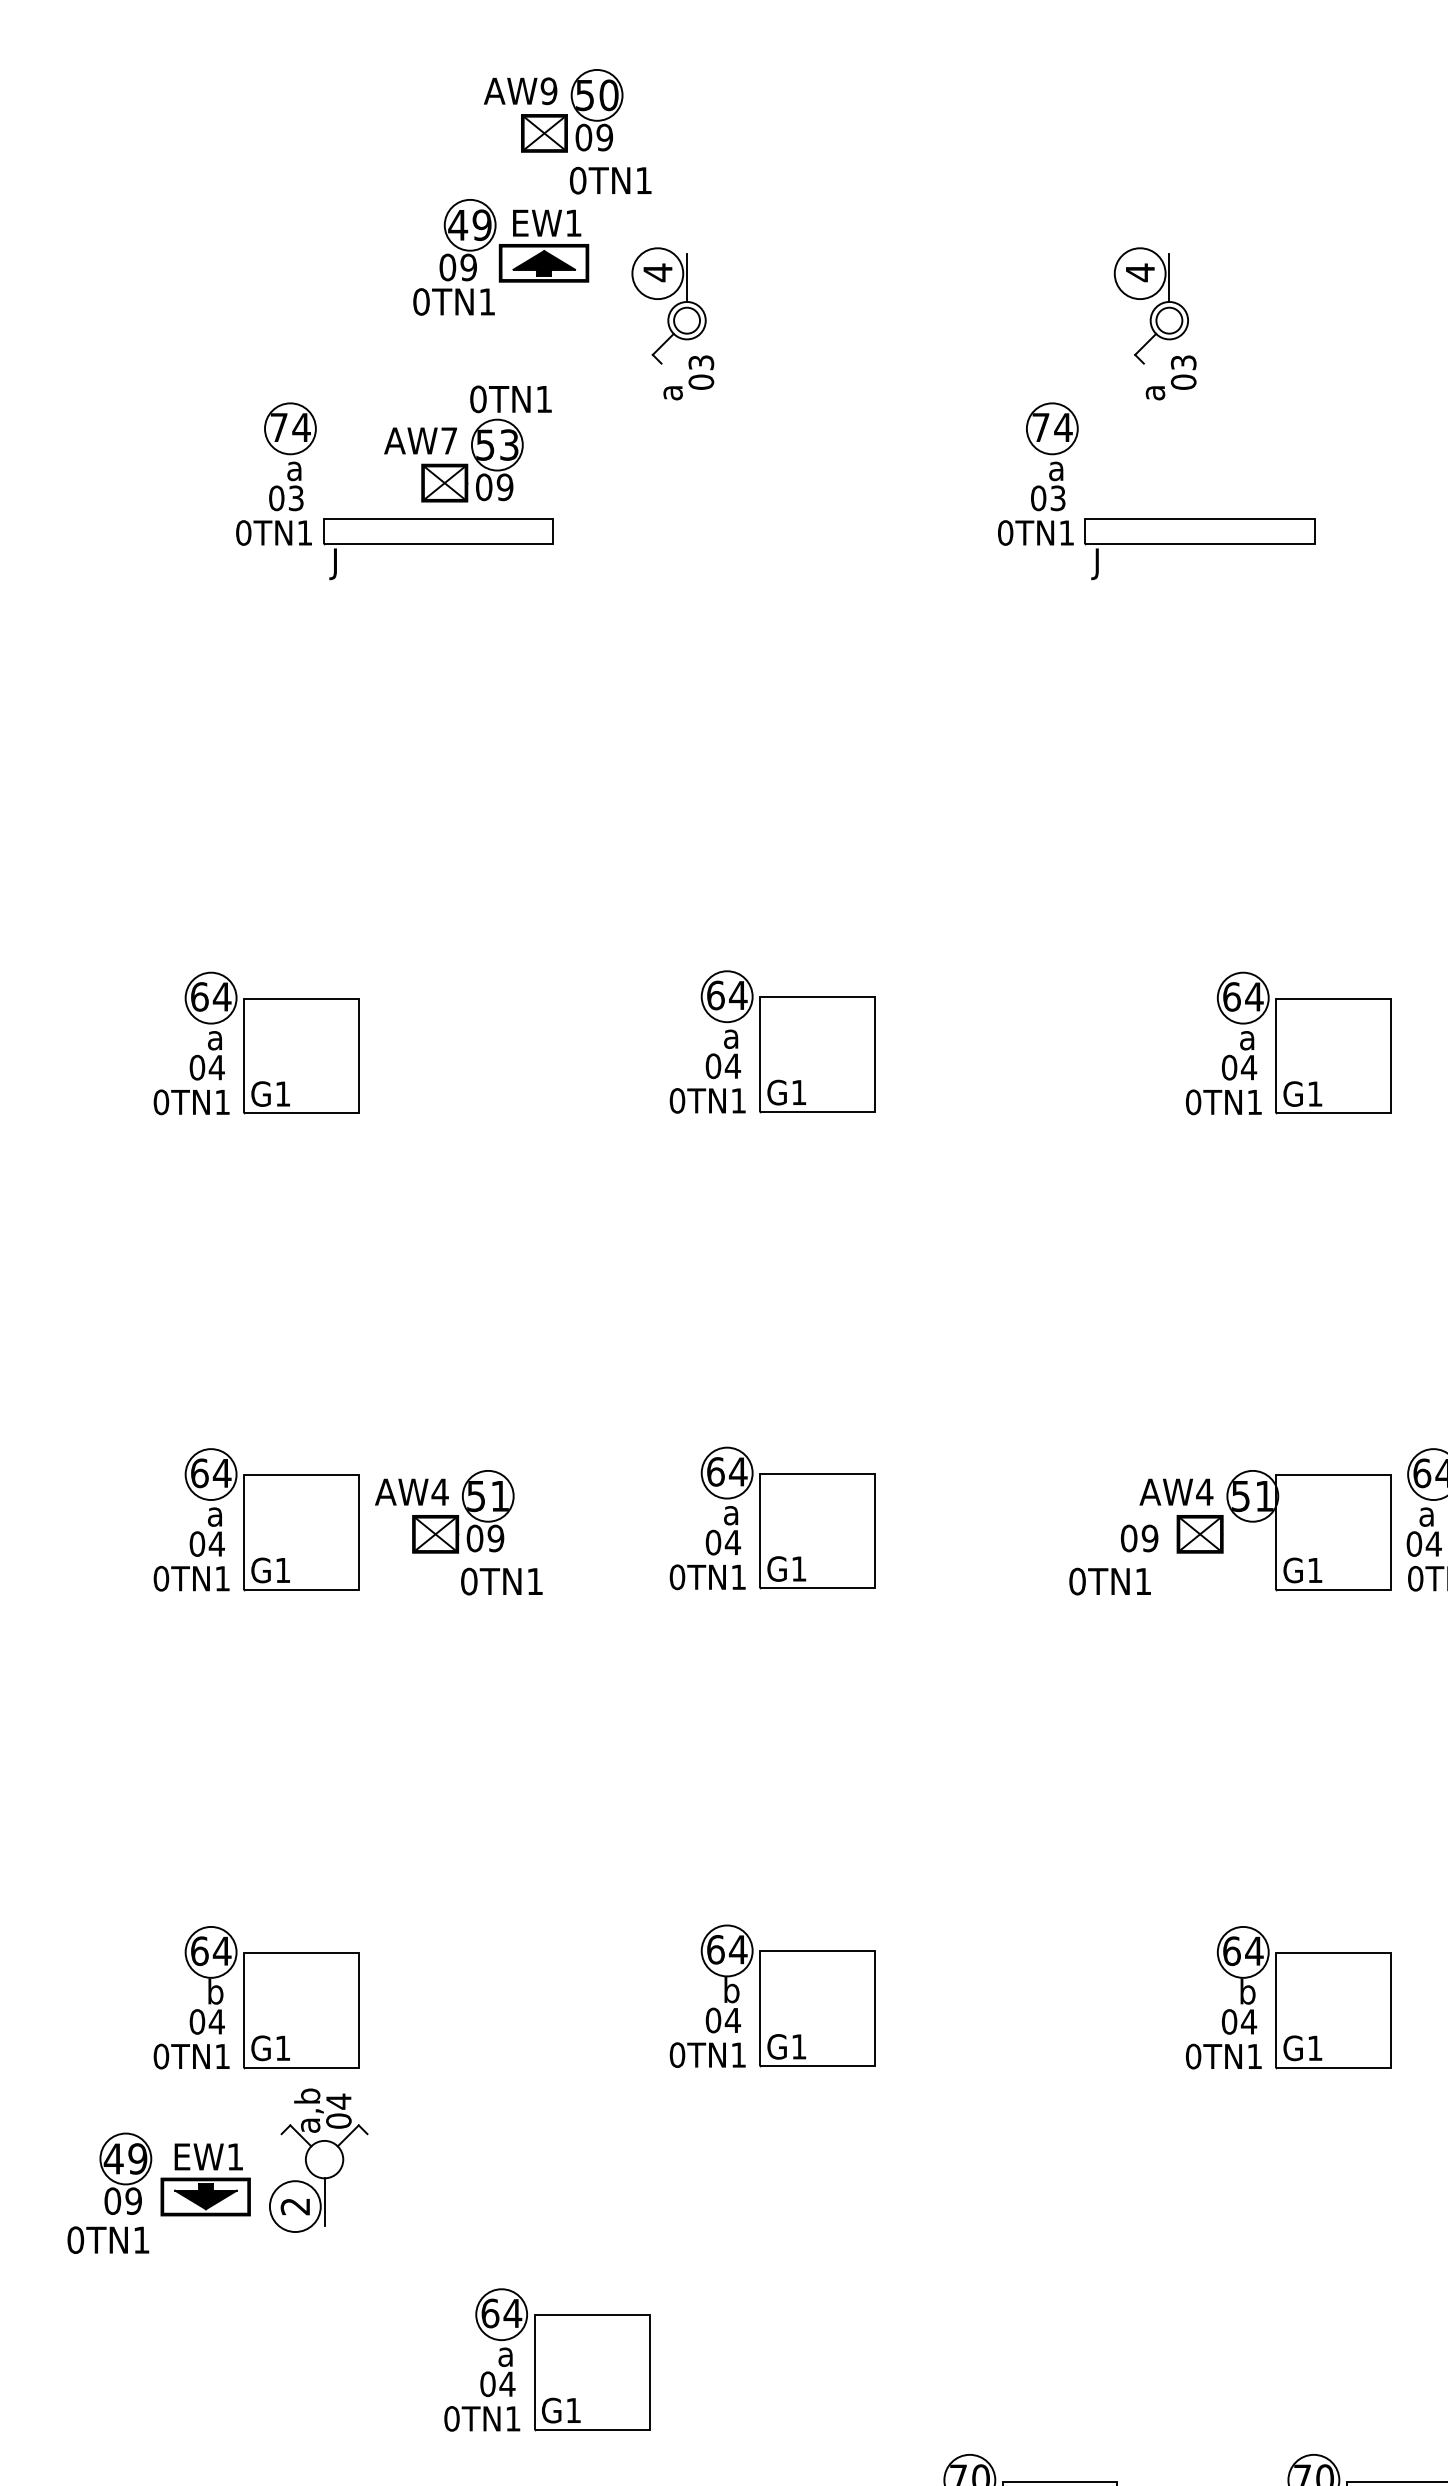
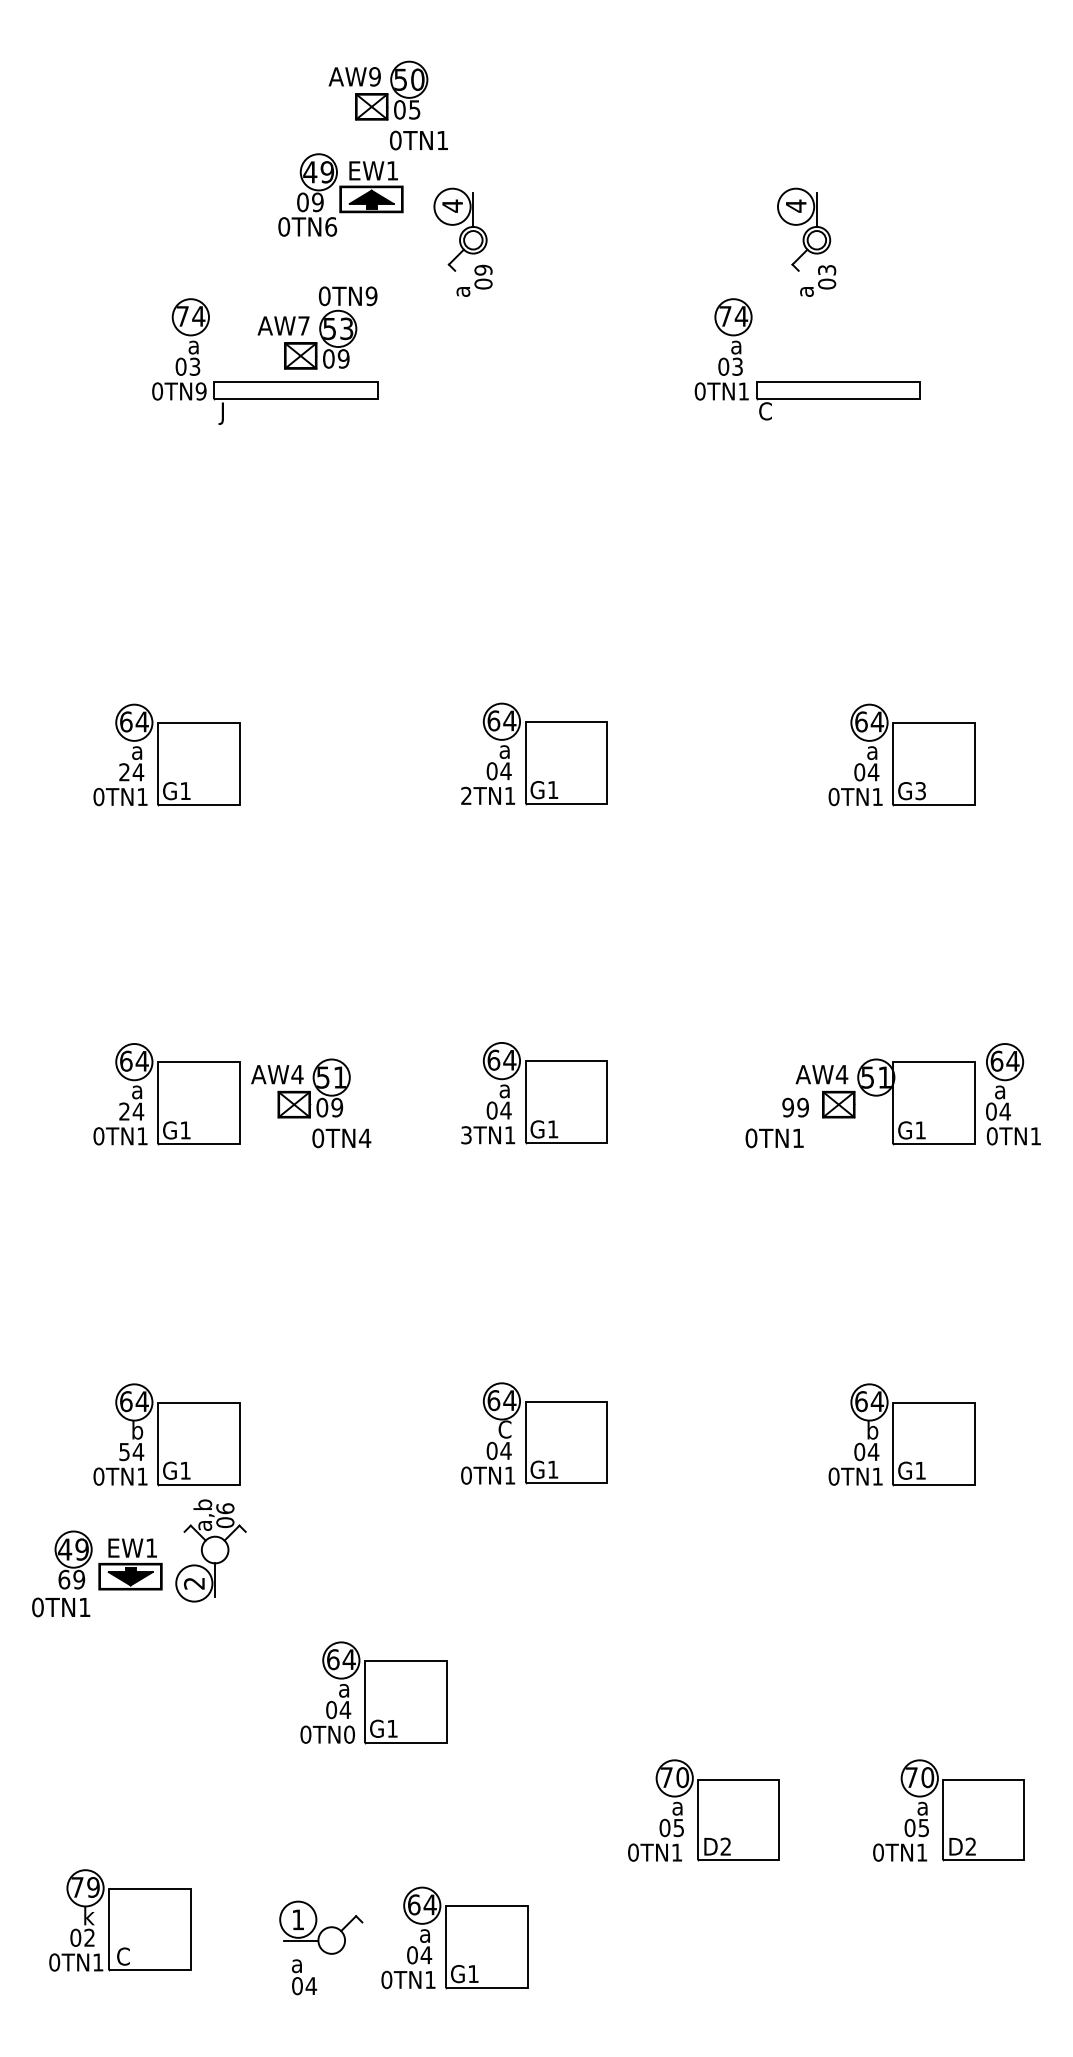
text: (604, 137) -> (414, 109), 09 -> 05
text: (487, 301) -> (331, 226), 0TN1 -> 0TN6
text: (701, 361) -> (483, 269), 03 -> 09
text: (544, 399) -> (371, 296), 0TN1 -> 0TN9
text: (303, 533) -> (200, 391), 0TN1 -> 0TN9
text: (1097, 563) -> (765, 413), J -> C
text: (197, 1067) -> (124, 772), 04 -> 24
text: (1314, 1094) -> (920, 791), G1 -> G3
text: (677, 1100) -> (466, 795), 0TN1 -> 2TN1
text: (1129, 1538) -> (788, 1107), 09 -> 99
text: (197, 1543) -> (124, 1111), 04 -> 24
text: (677, 1577) -> (466, 1135), 0TN1 -> 3TN1
text: (534, 1580) -> (364, 1137), 0TN1 -> 0TN4
text: (730, 1990) -> (504, 1429), b -> C
text: (197, 2021) -> (124, 1451), 04 -> 54
text: (339, 2101) -> (225, 1508), 04 -> 06
text: (113, 2200) -> (64, 1579), 09 -> 69
text: (513, 2418) -> (349, 1734), 0TN1 -> 0TN0

